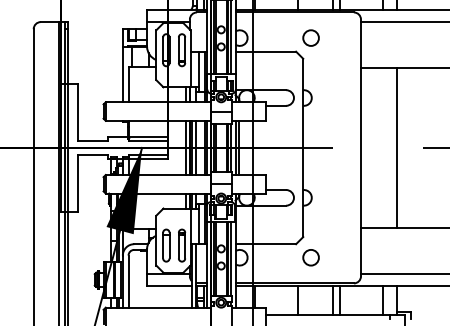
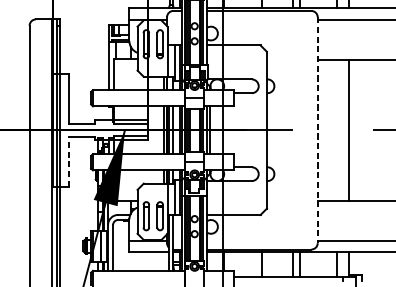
circle: (310, 37) -> (273, 33), removed
line: (361, 148) -> (318, 130), solid -> dashed
line: (77, 183) -> (68, 161), solid -> dashed
circle: (310, 257) -> (273, 226), removed

